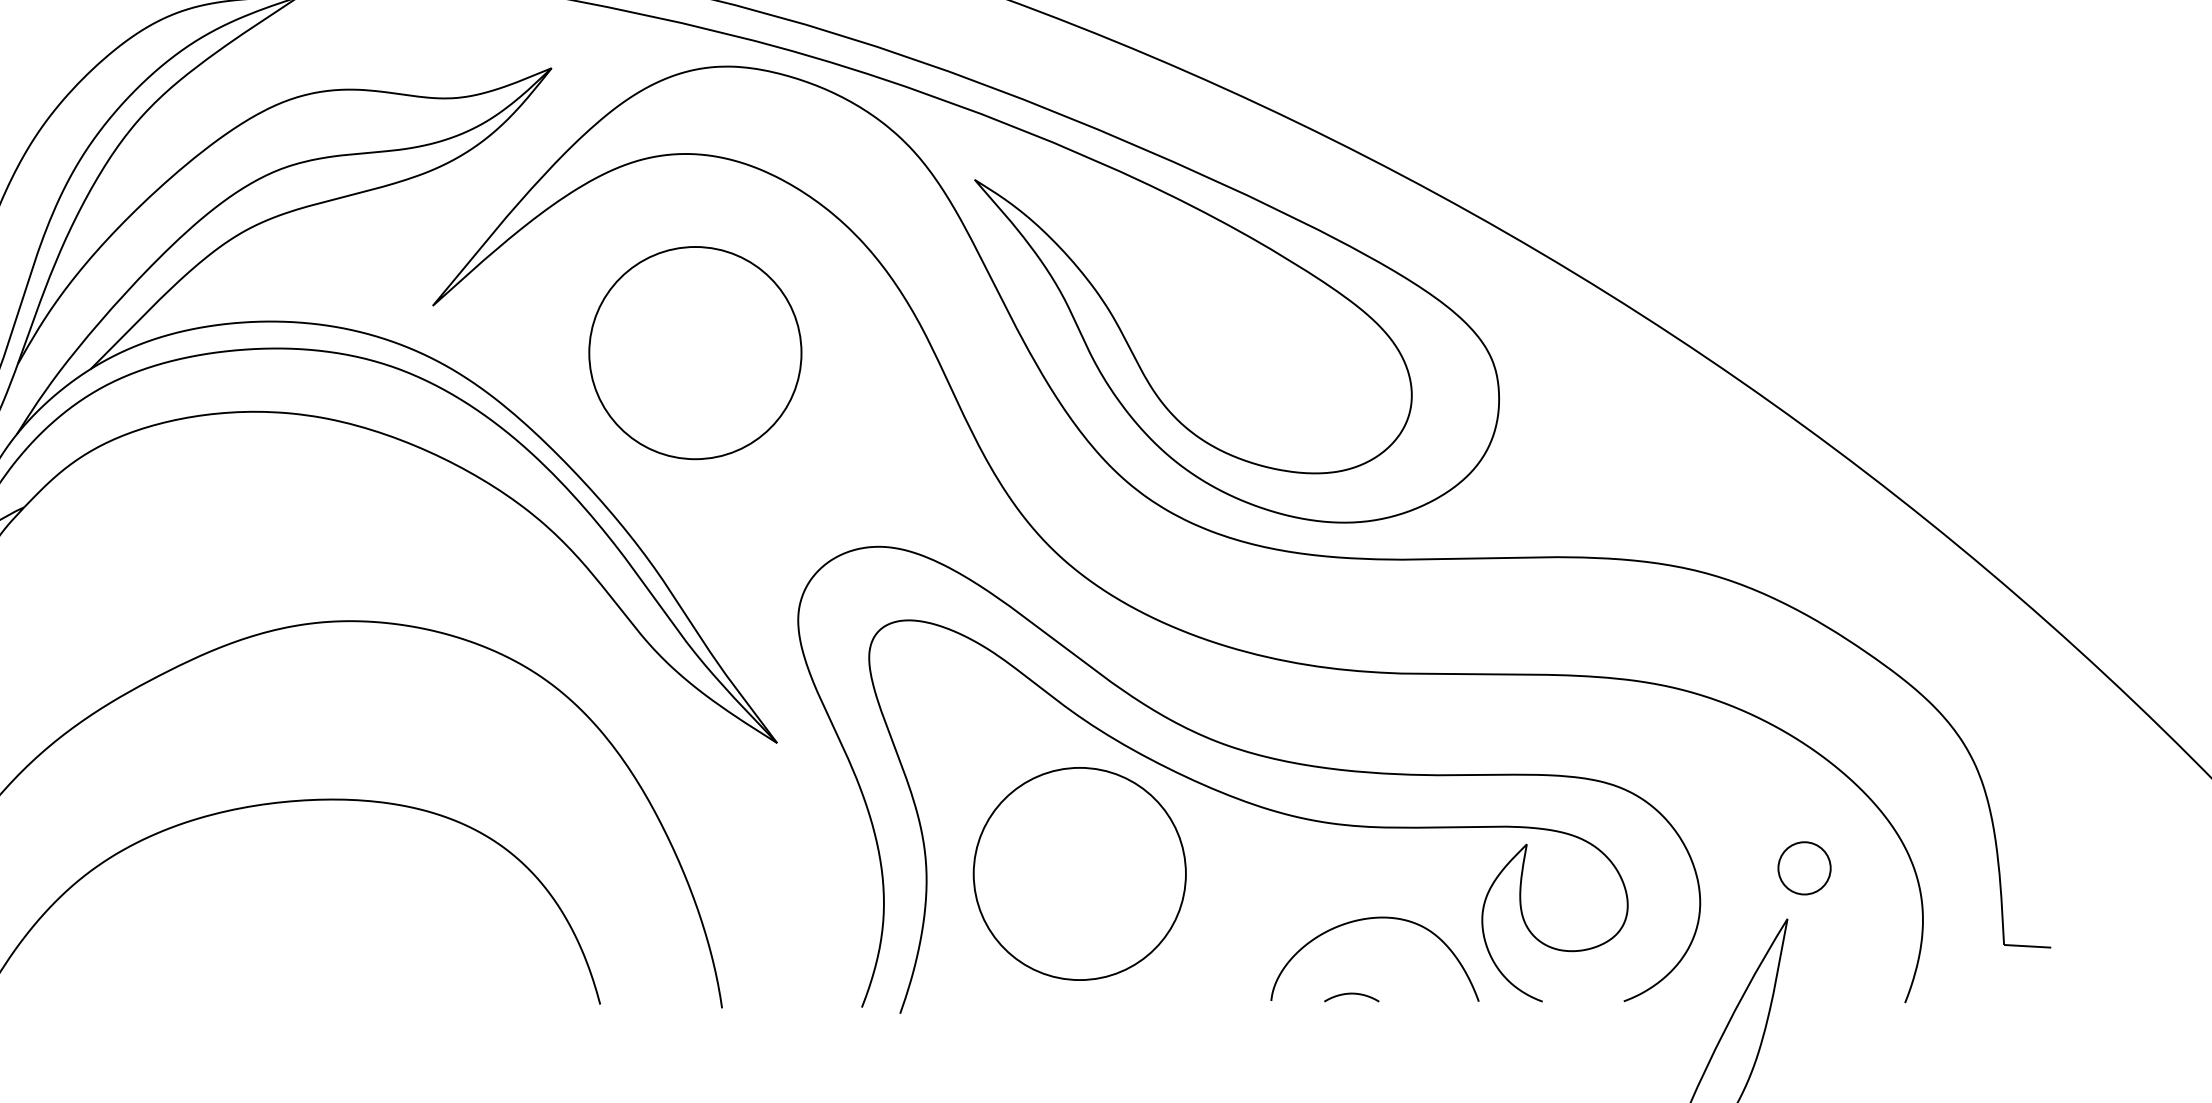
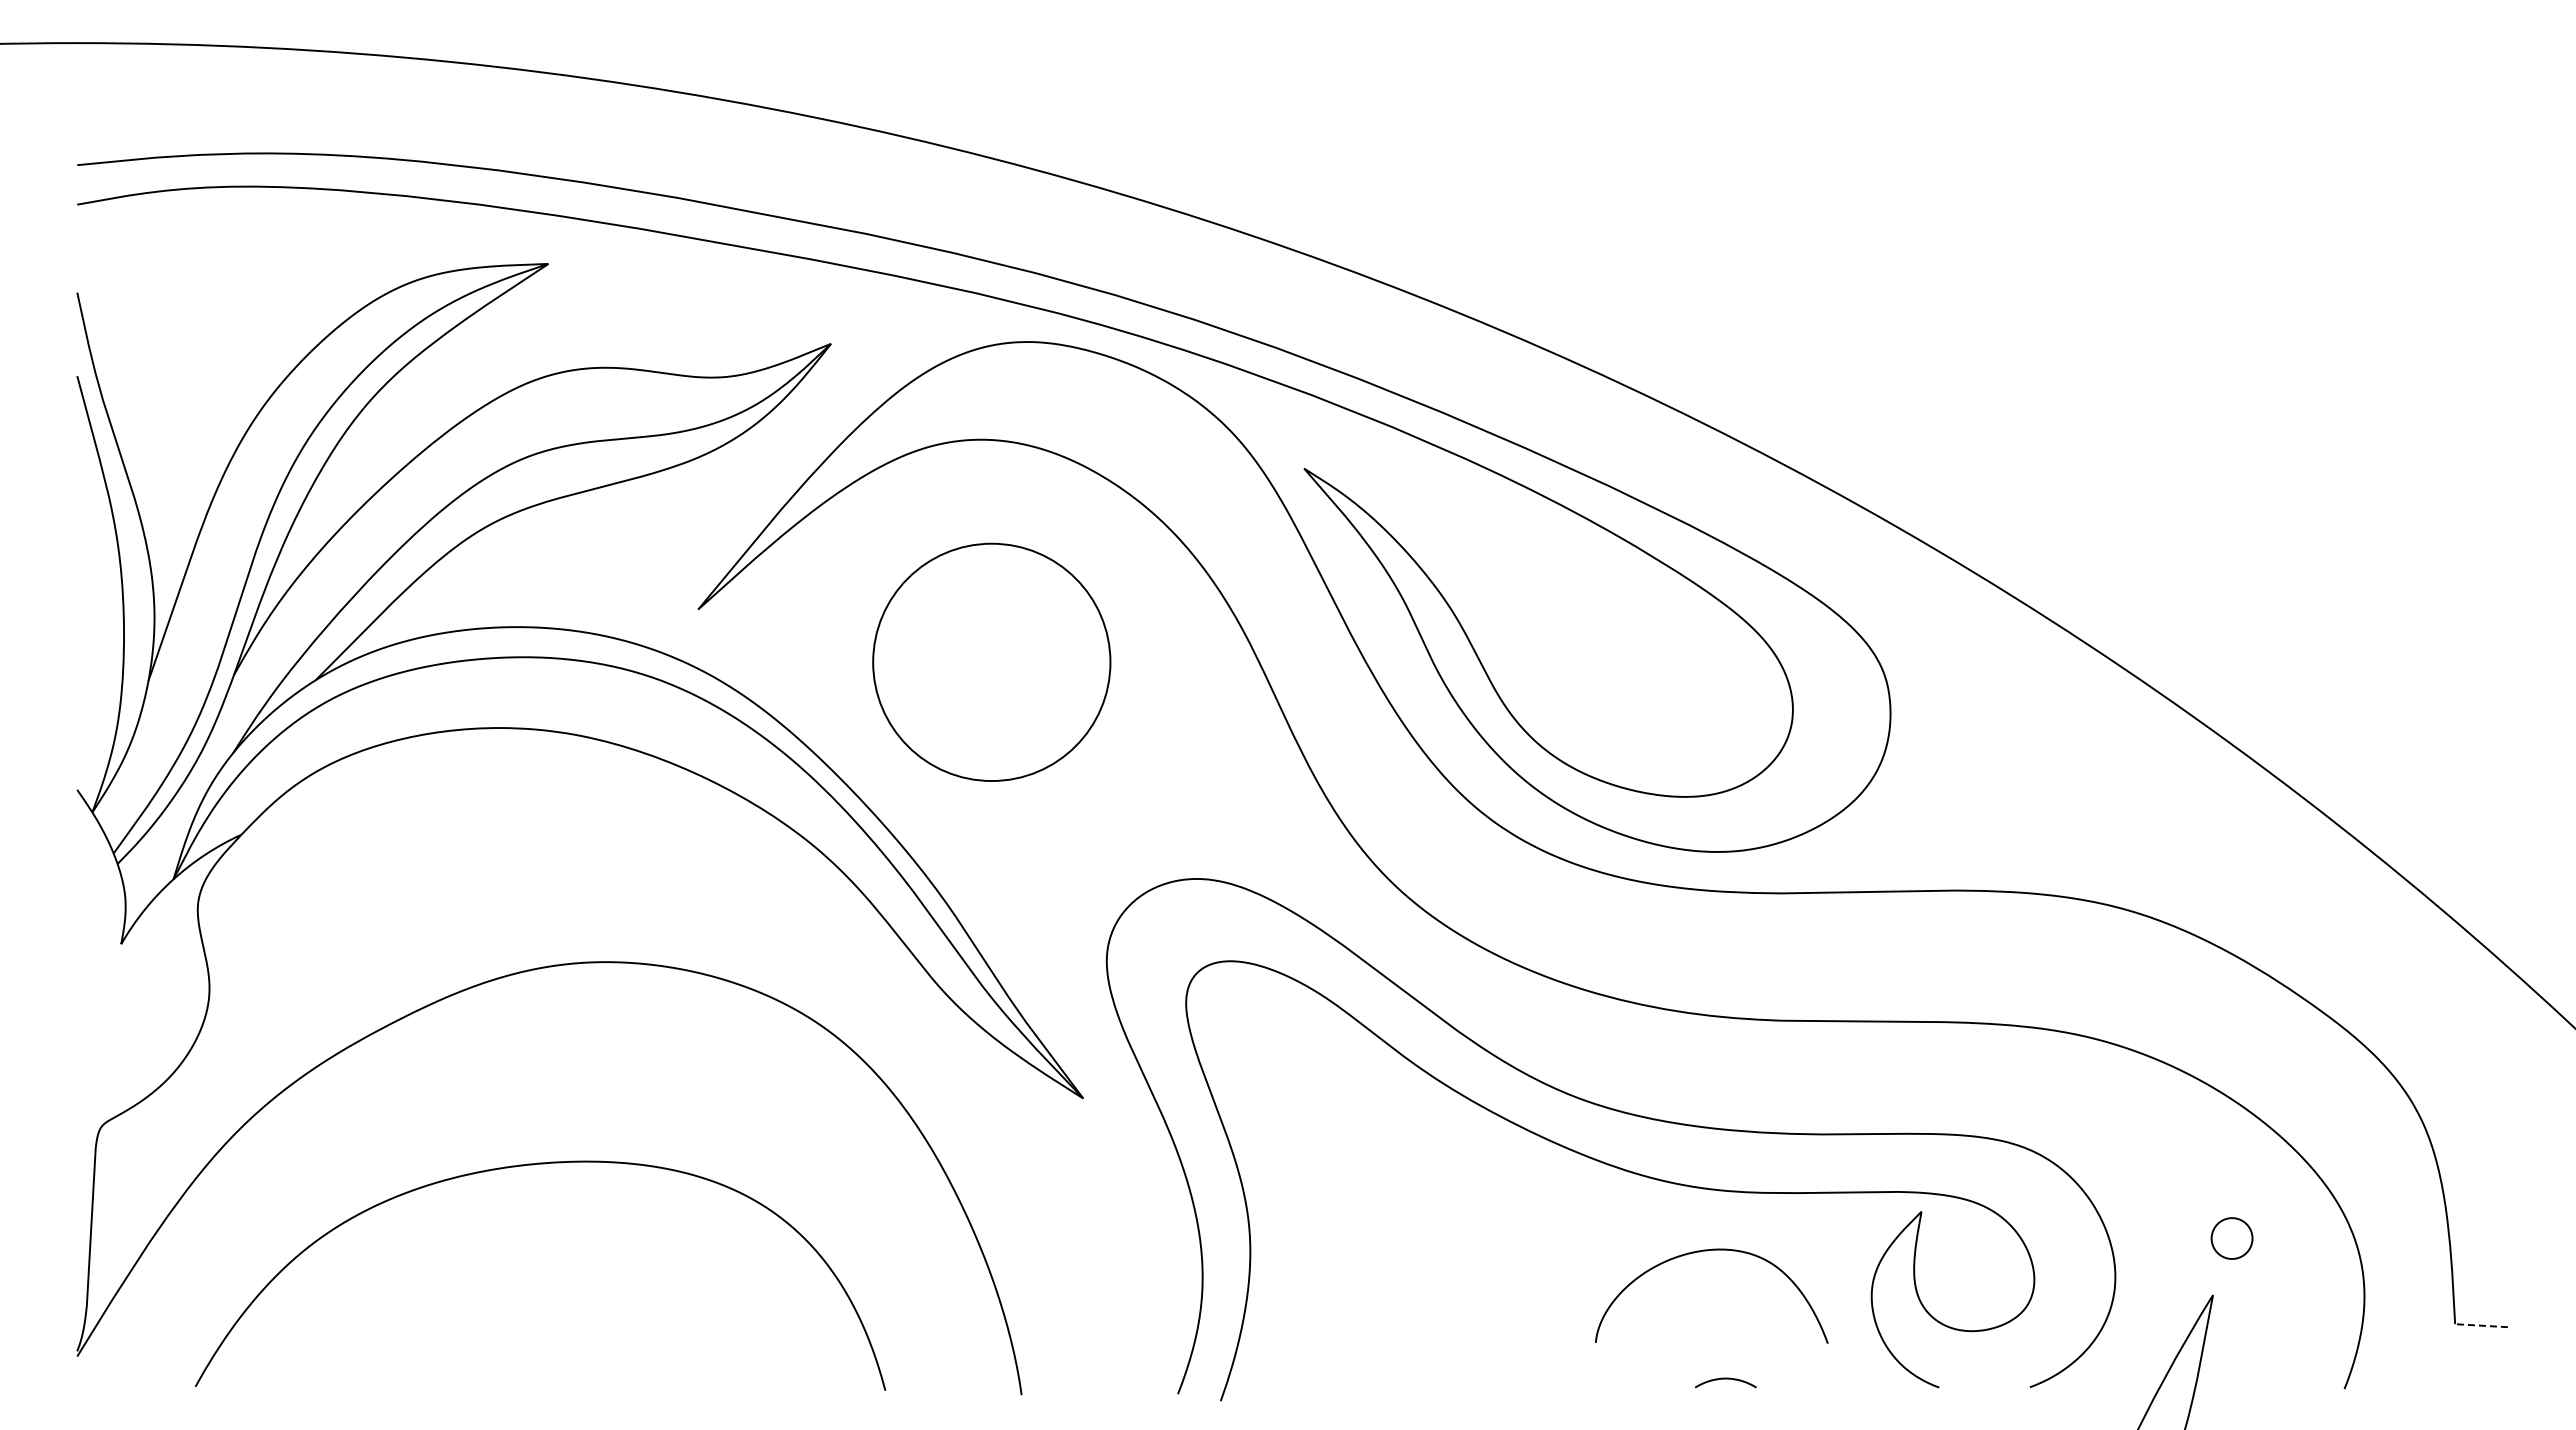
circle: (1804, 868) -> (2231, 1238), size x0.7
circle: (1079, 873) -> (1421, 1244), removed
curve: (1371, 919) -> (1707, 1251), moved
line: (2027, 946) -> (2481, 1325), solid -> dashed

